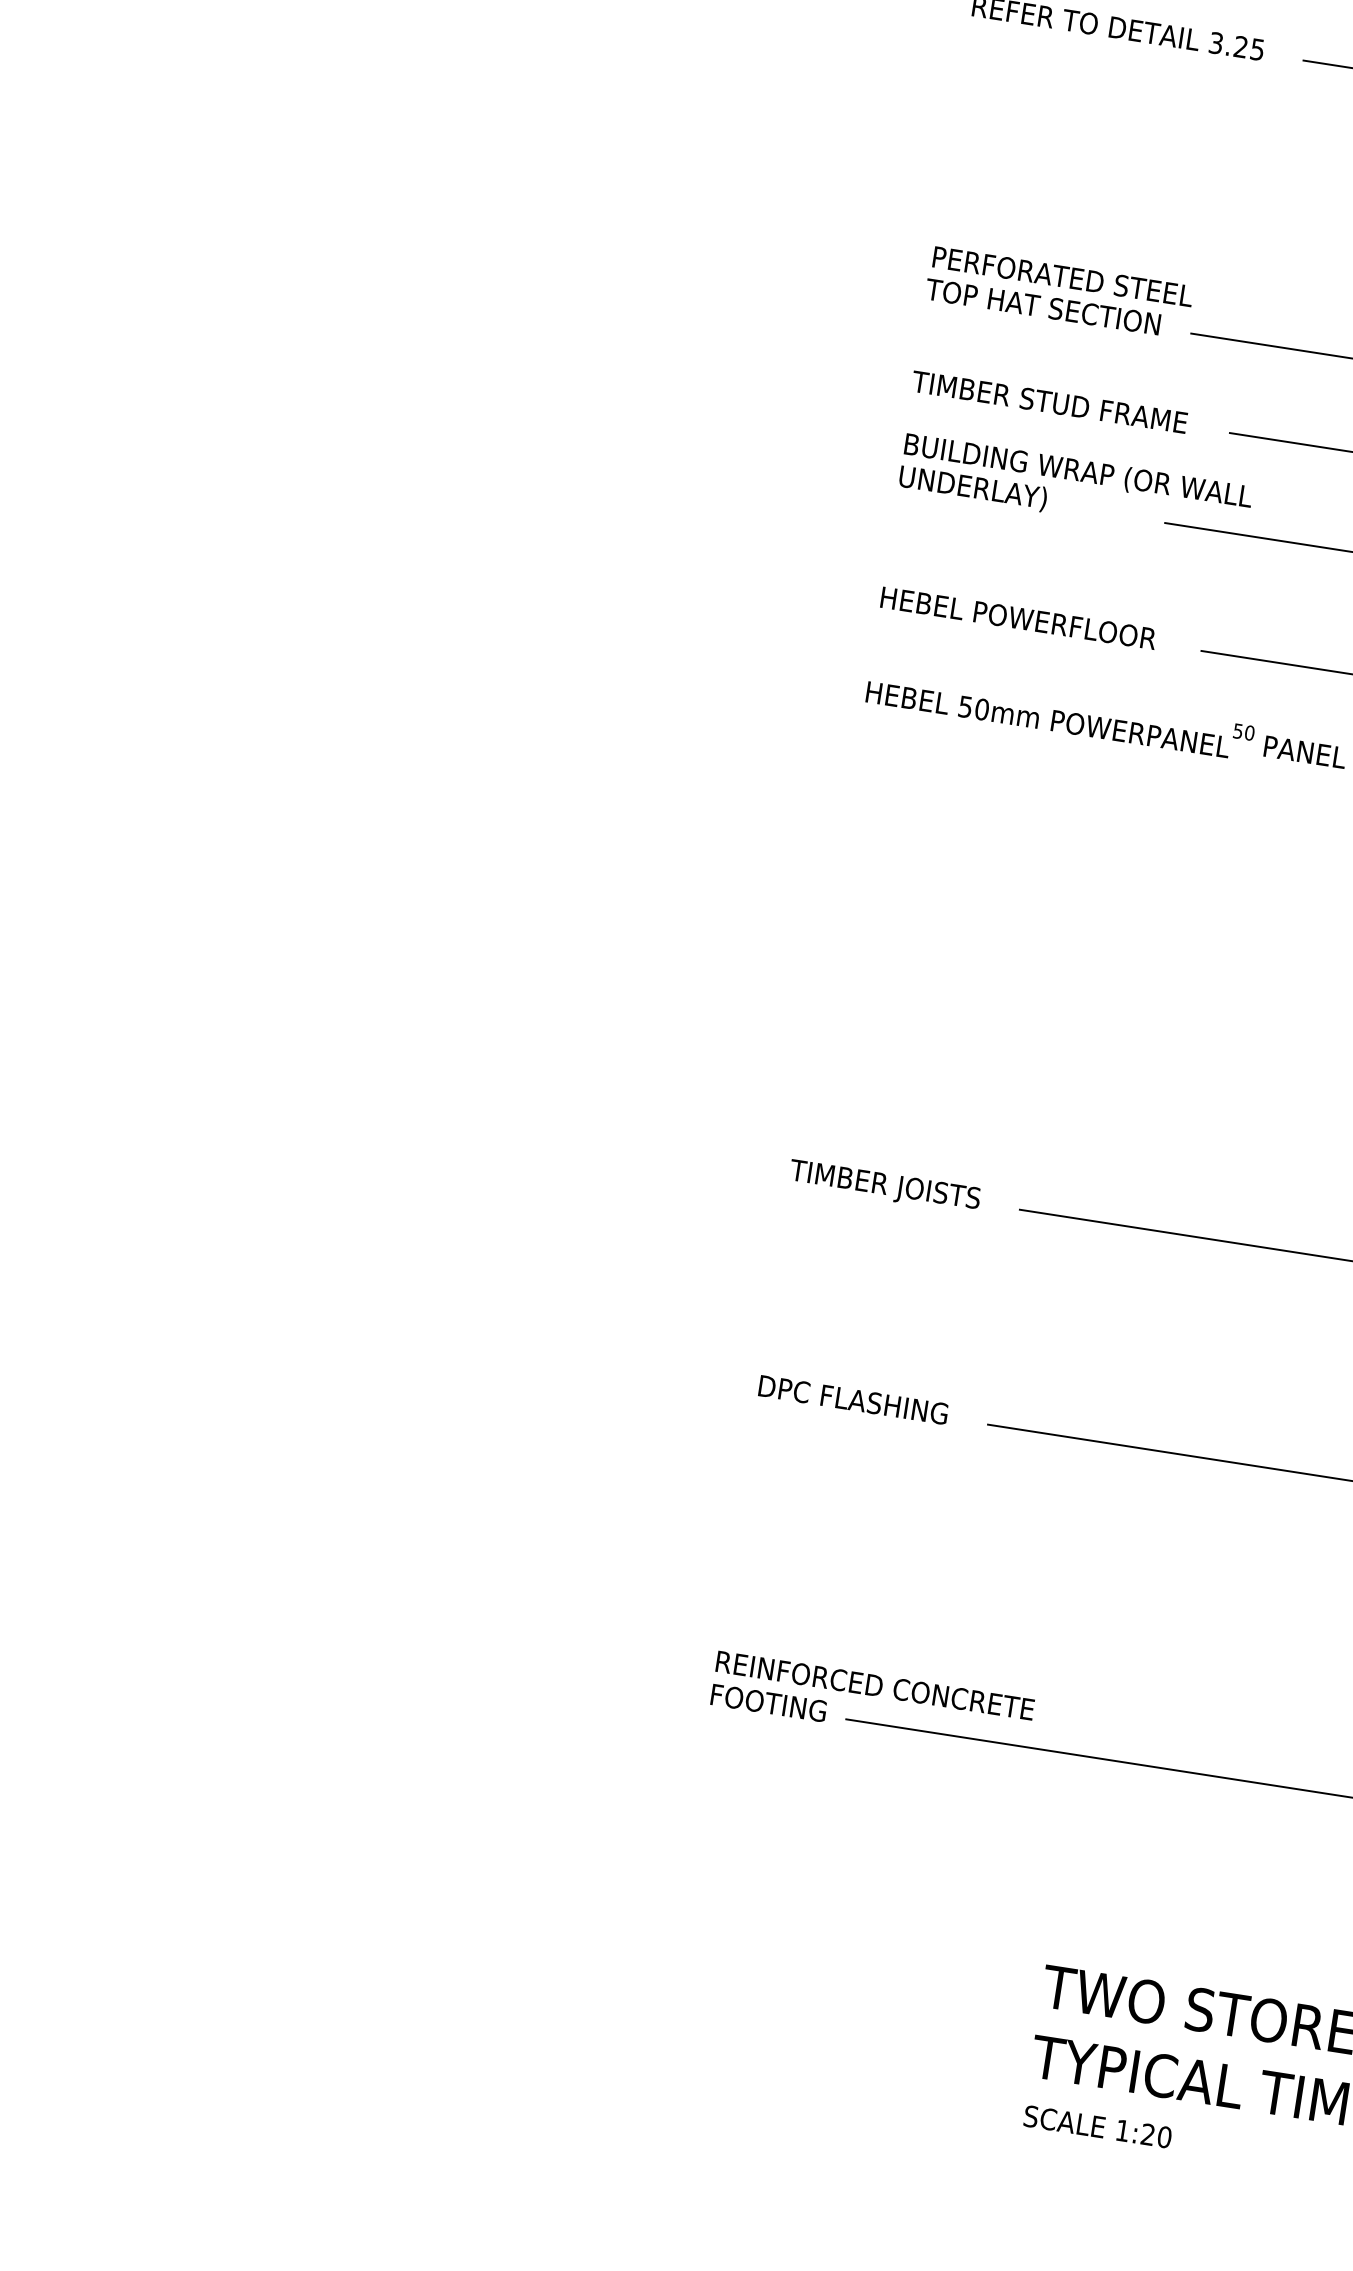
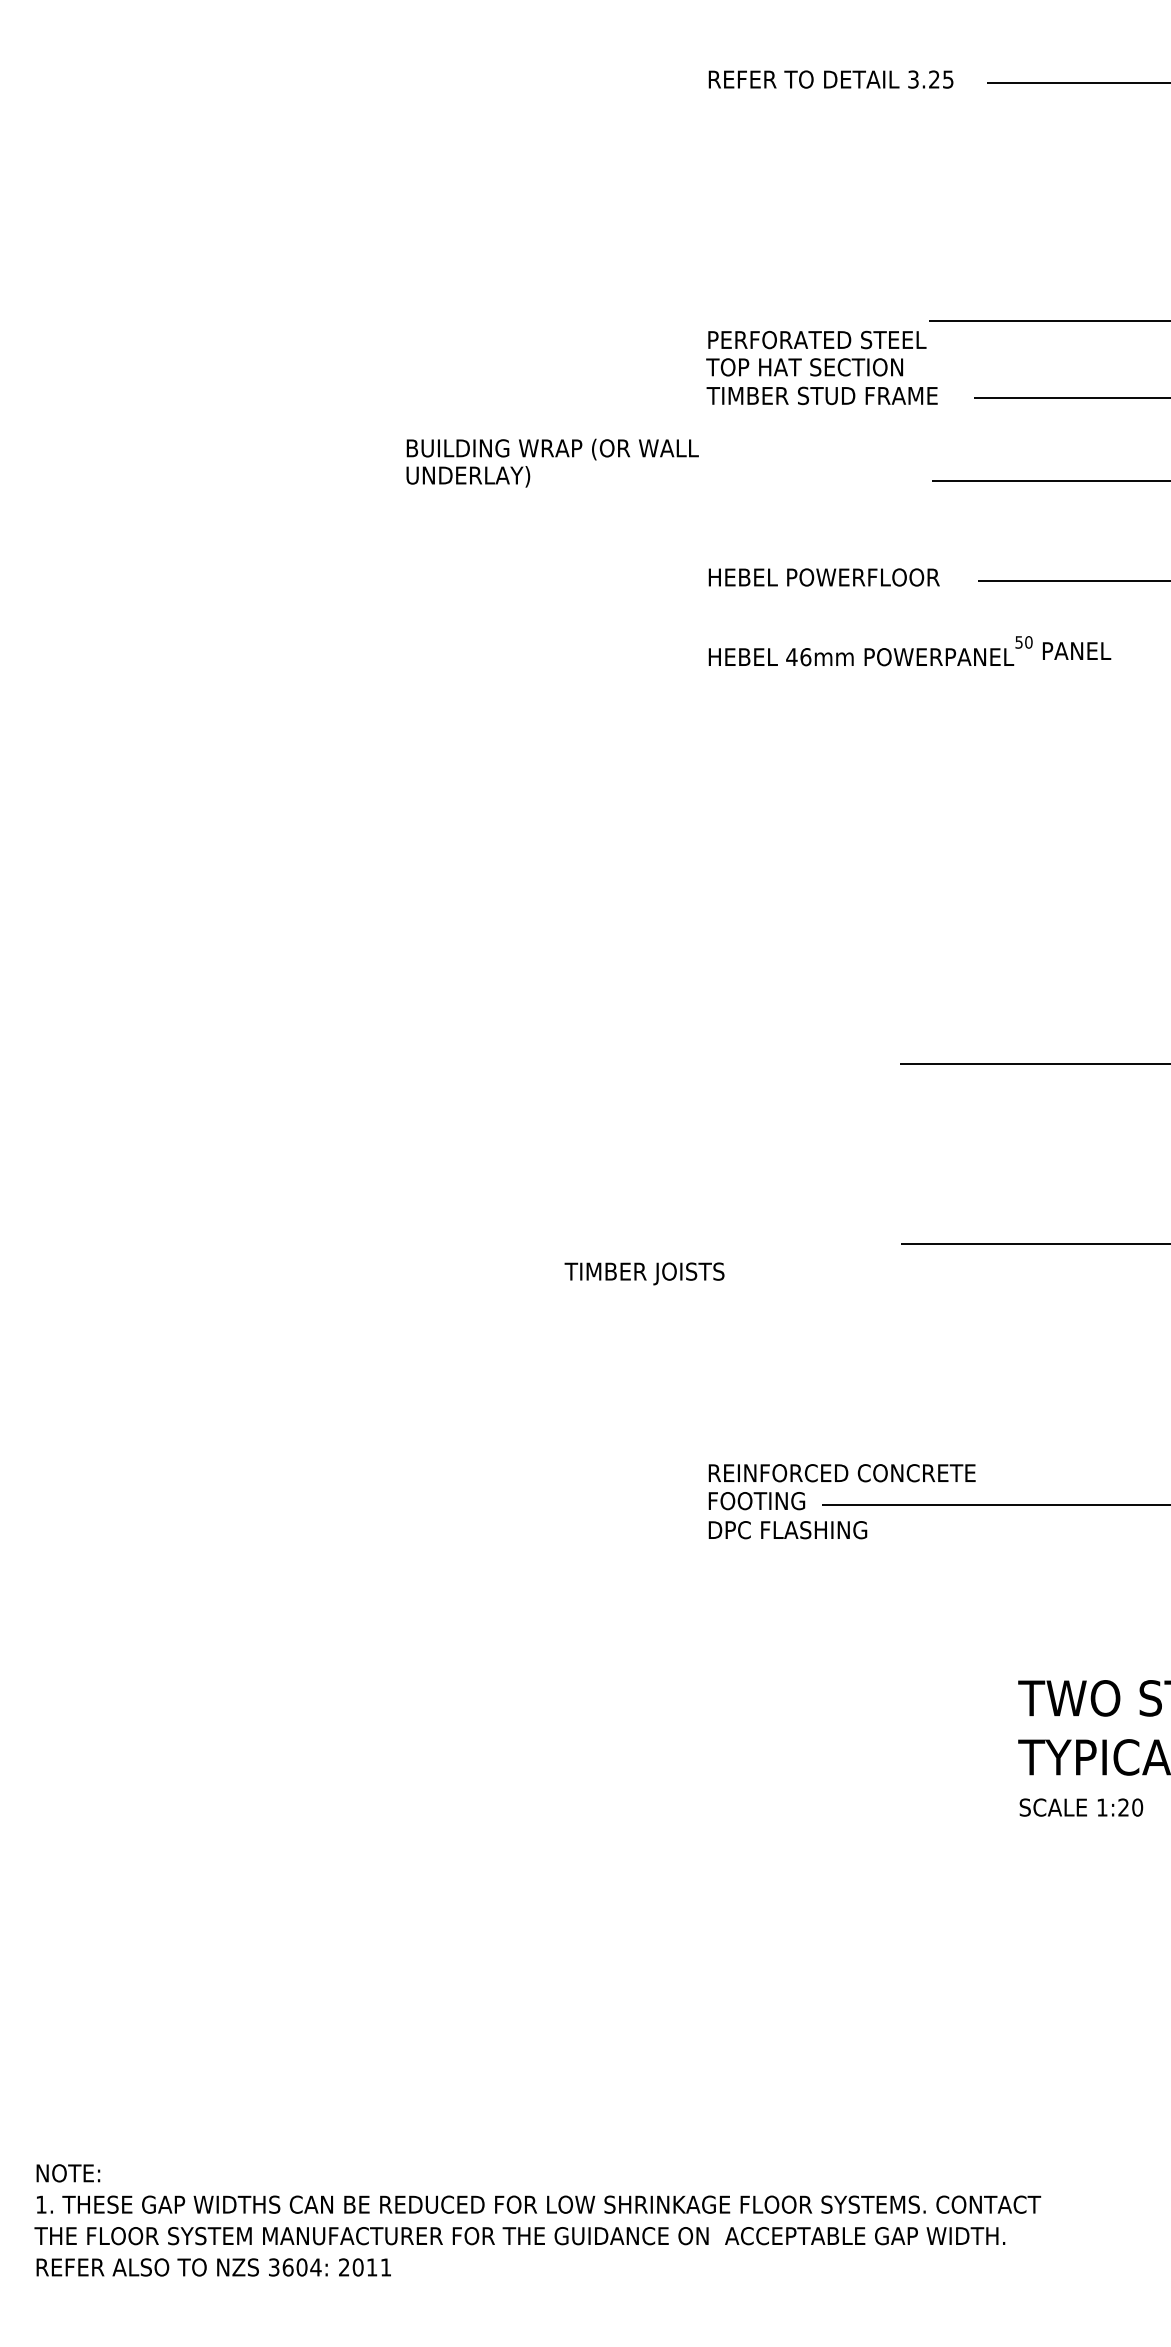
text: (1059, 292) -> (816, 353), moved
text: (1075, 487) -> (552, 462), moved
text: (973, 708) -> (798, 657), 50mm -> 46mm
text: (884, 1186) -> (644, 1273), moved
text: (852, 1400) -> (787, 1530), moved

